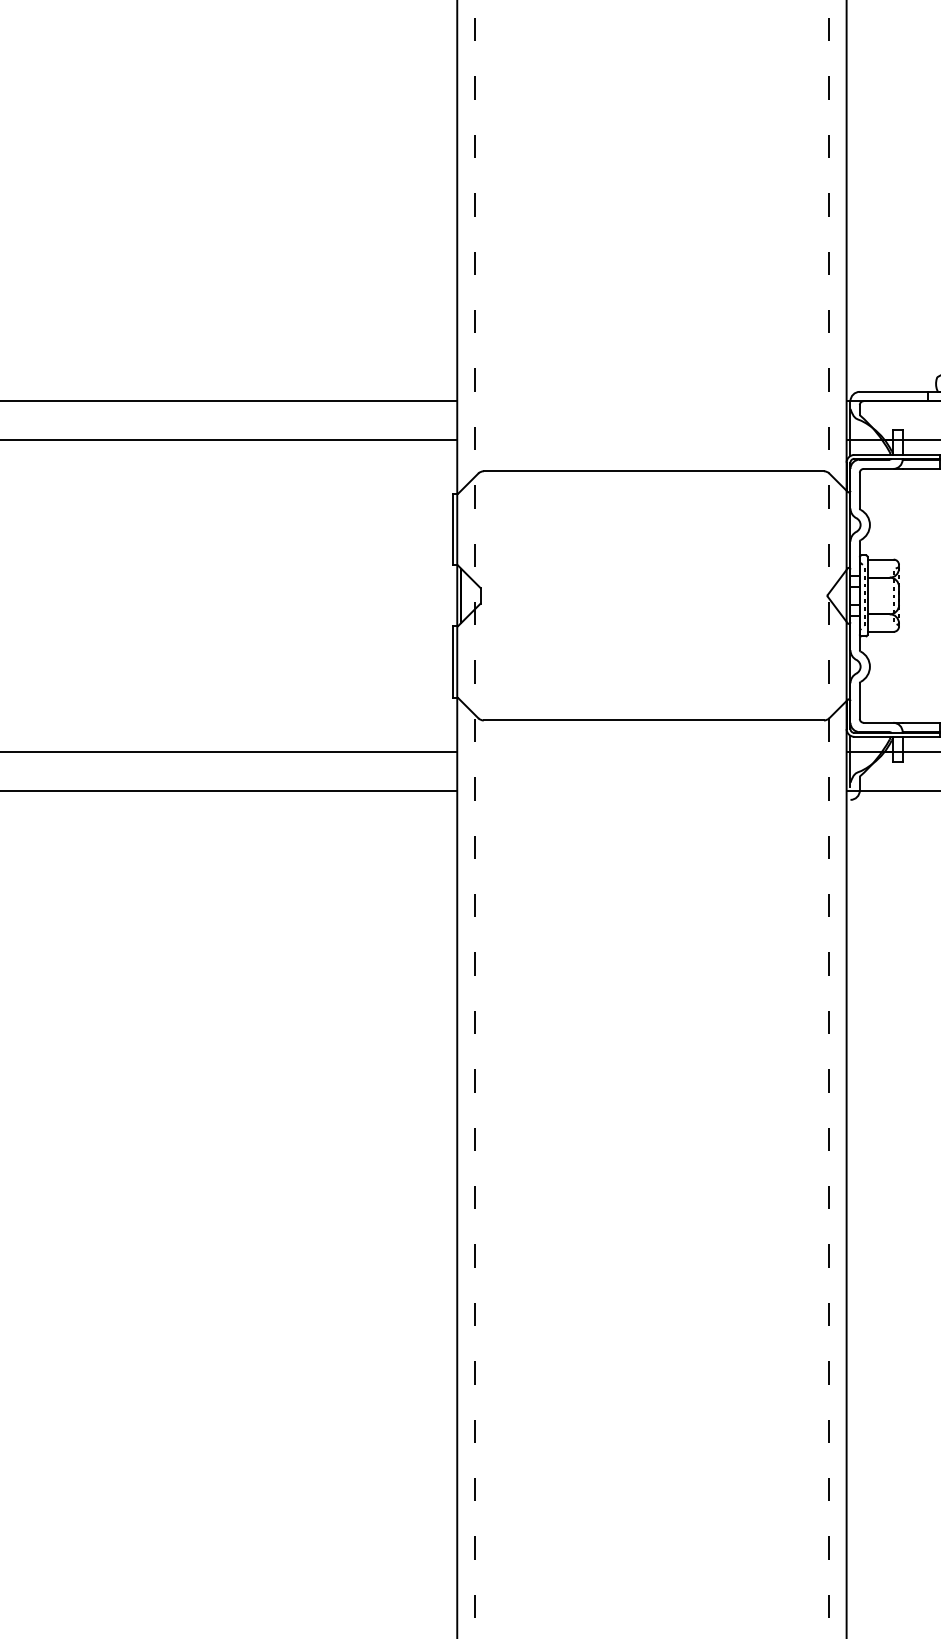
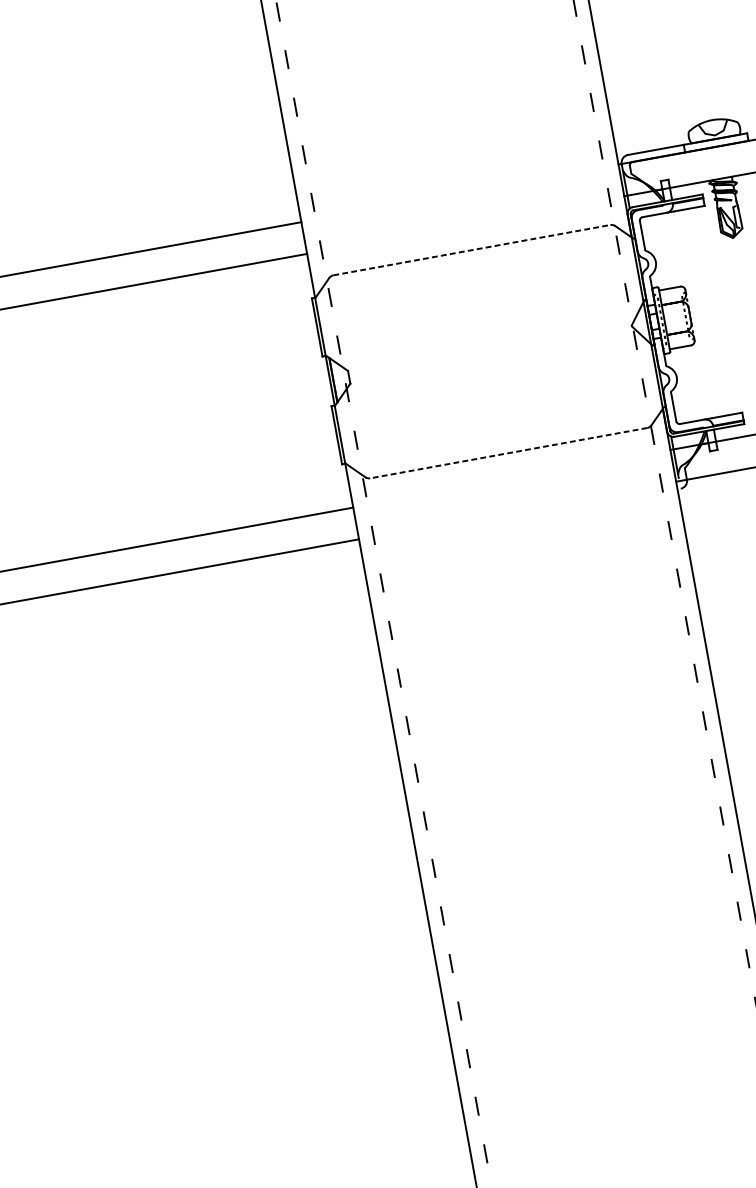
line: (654, 471) -> (472, 250), solid -> dashed
line: (653, 720) -> (508, 453), solid -> dashed

